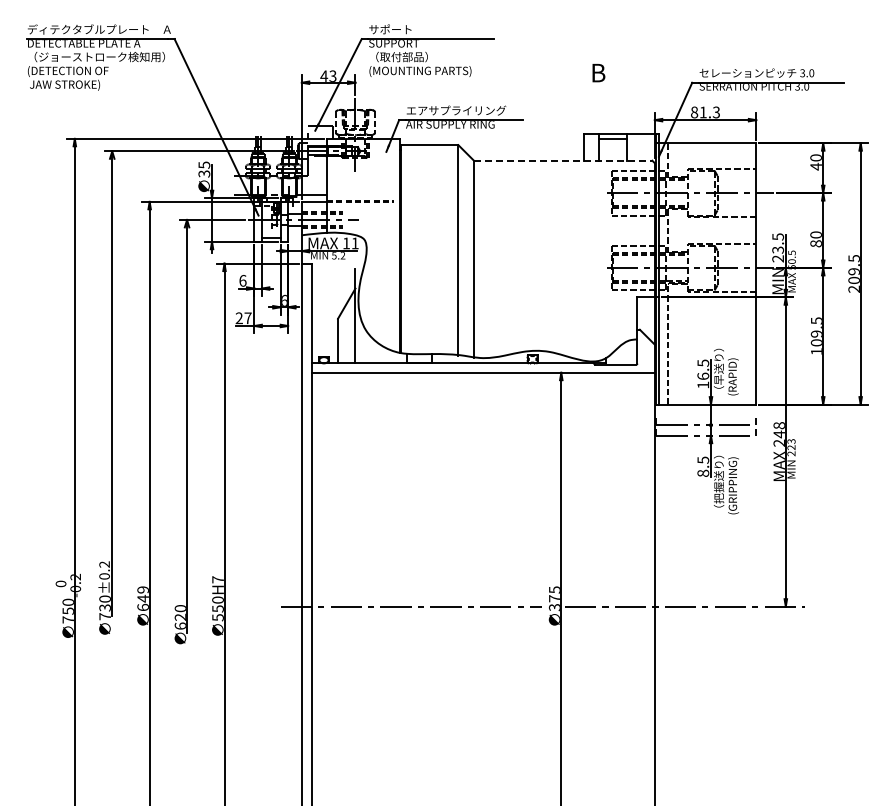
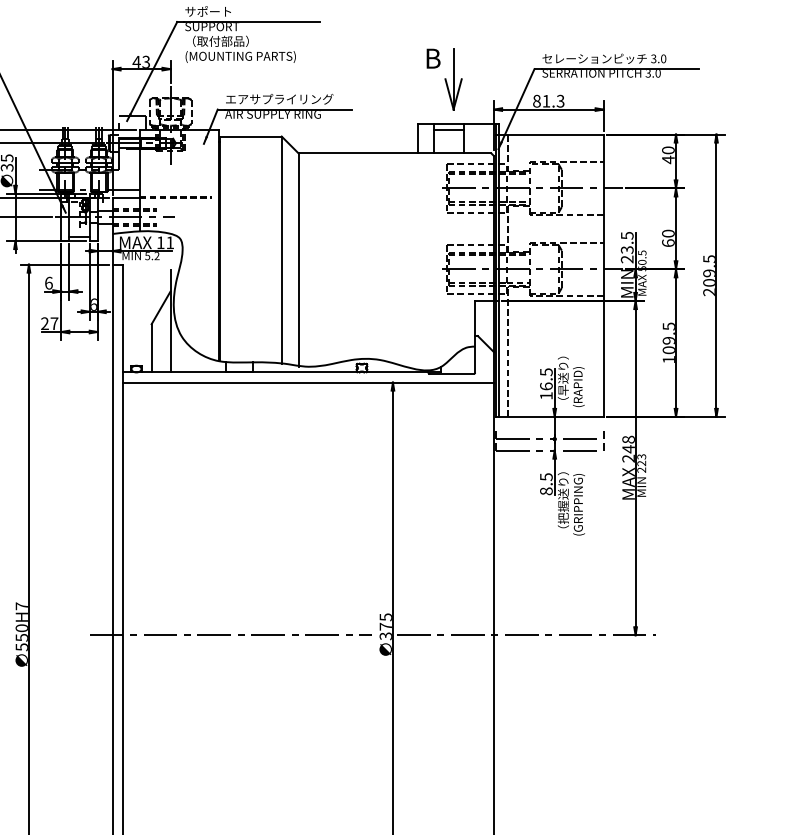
part: (617, 92) -> (453, 79), added
line: (563, 160) -> (395, 153), dashed -> solid
text: (815, 243) -> (667, 242), 80 -> 60

